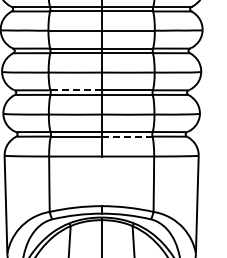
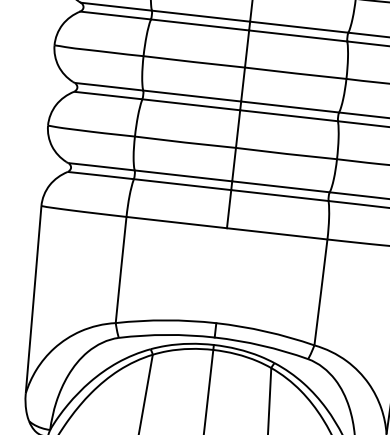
line: (76, 90) -> (193, 96), dashed -> solid
line: (126, 136) -> (278, 195), dashed -> solid

